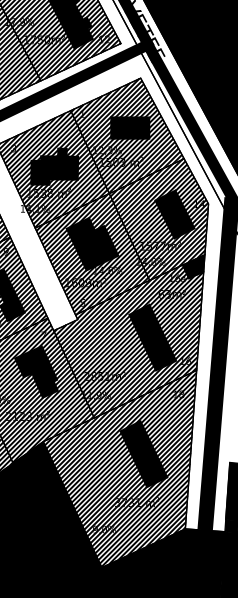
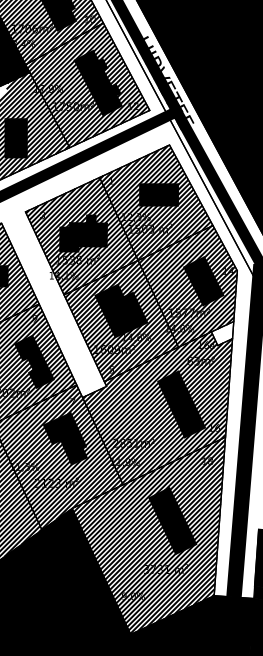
fill: (193, 266) -> (222, 333), removed

